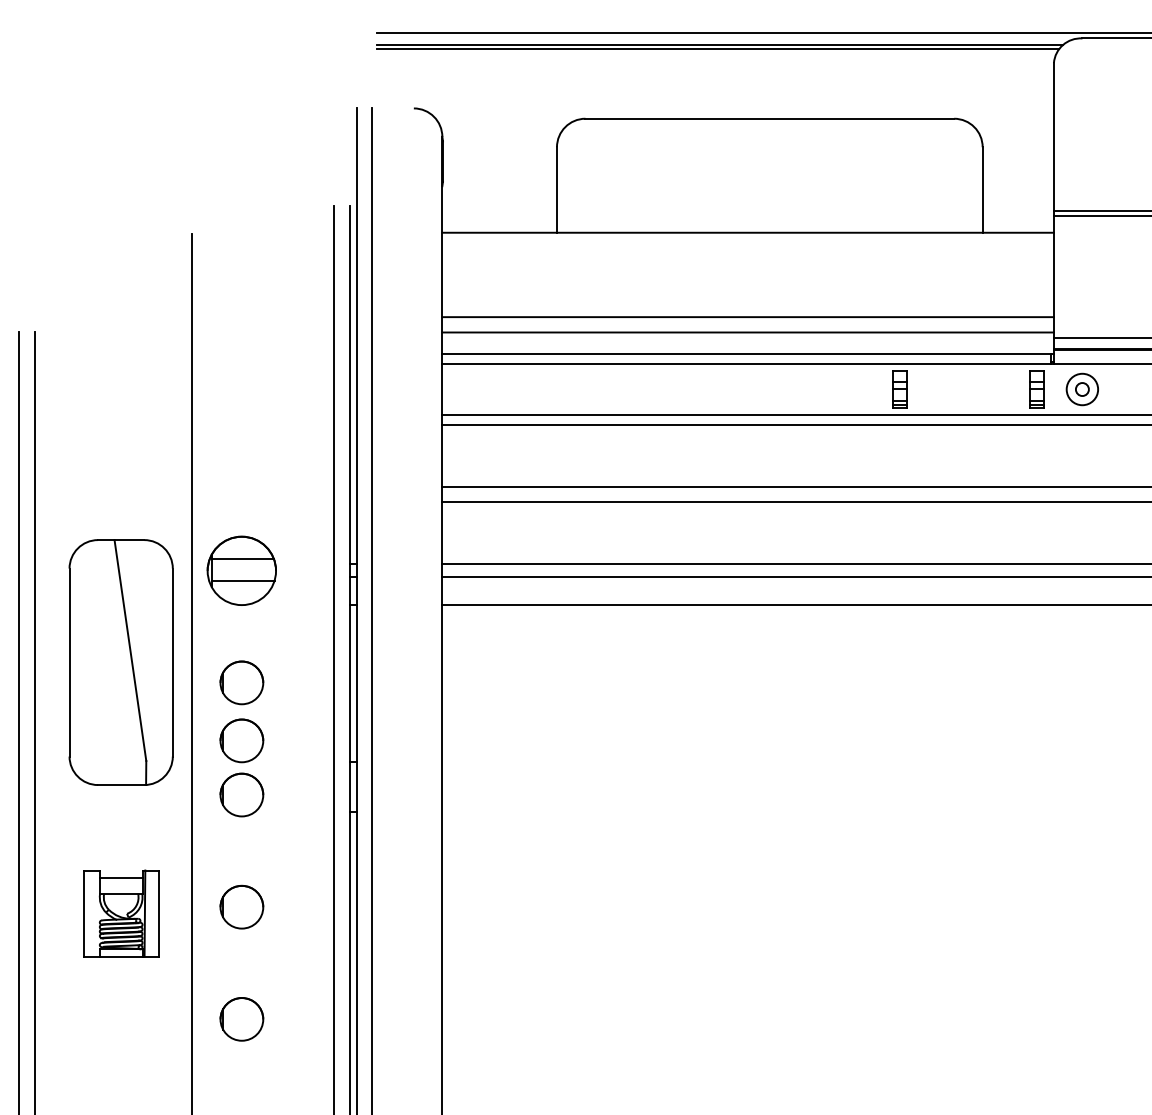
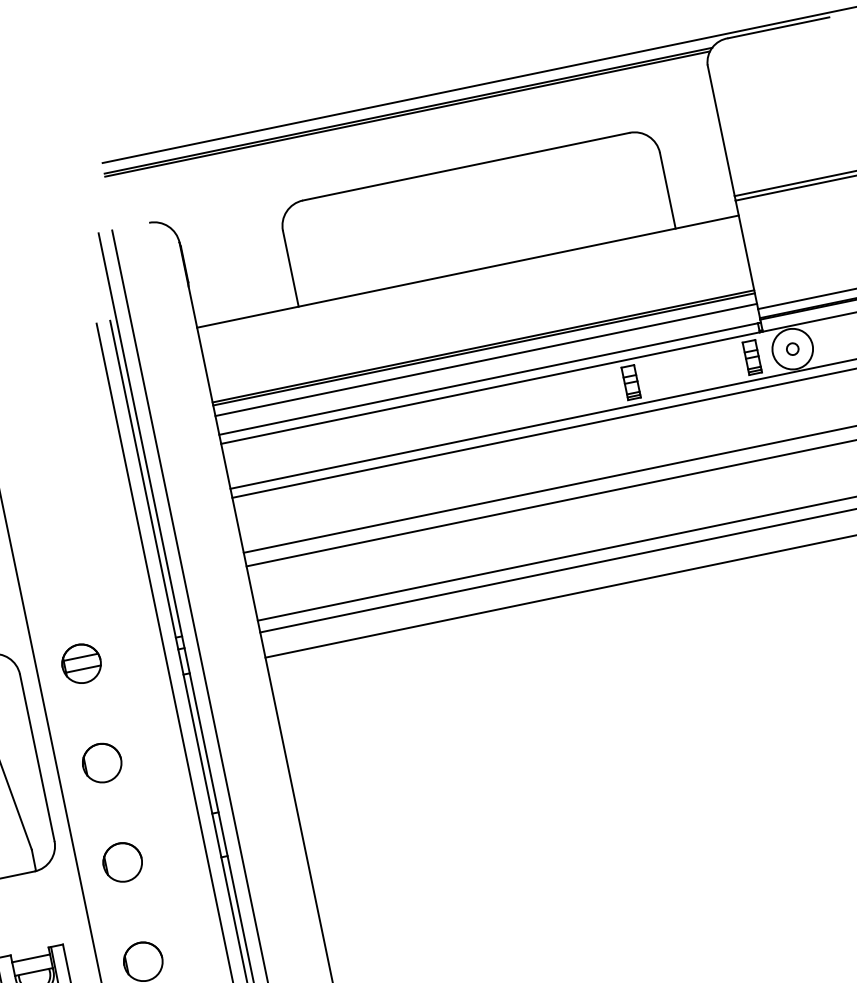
line: (747, 320) -> (483, 349), added
circle: (1081, 389) -> (791, 349), size x1.43
part: (241, 570) -> (81, 663), size x0.62
part: (241, 740) -> (112, 814), removed

